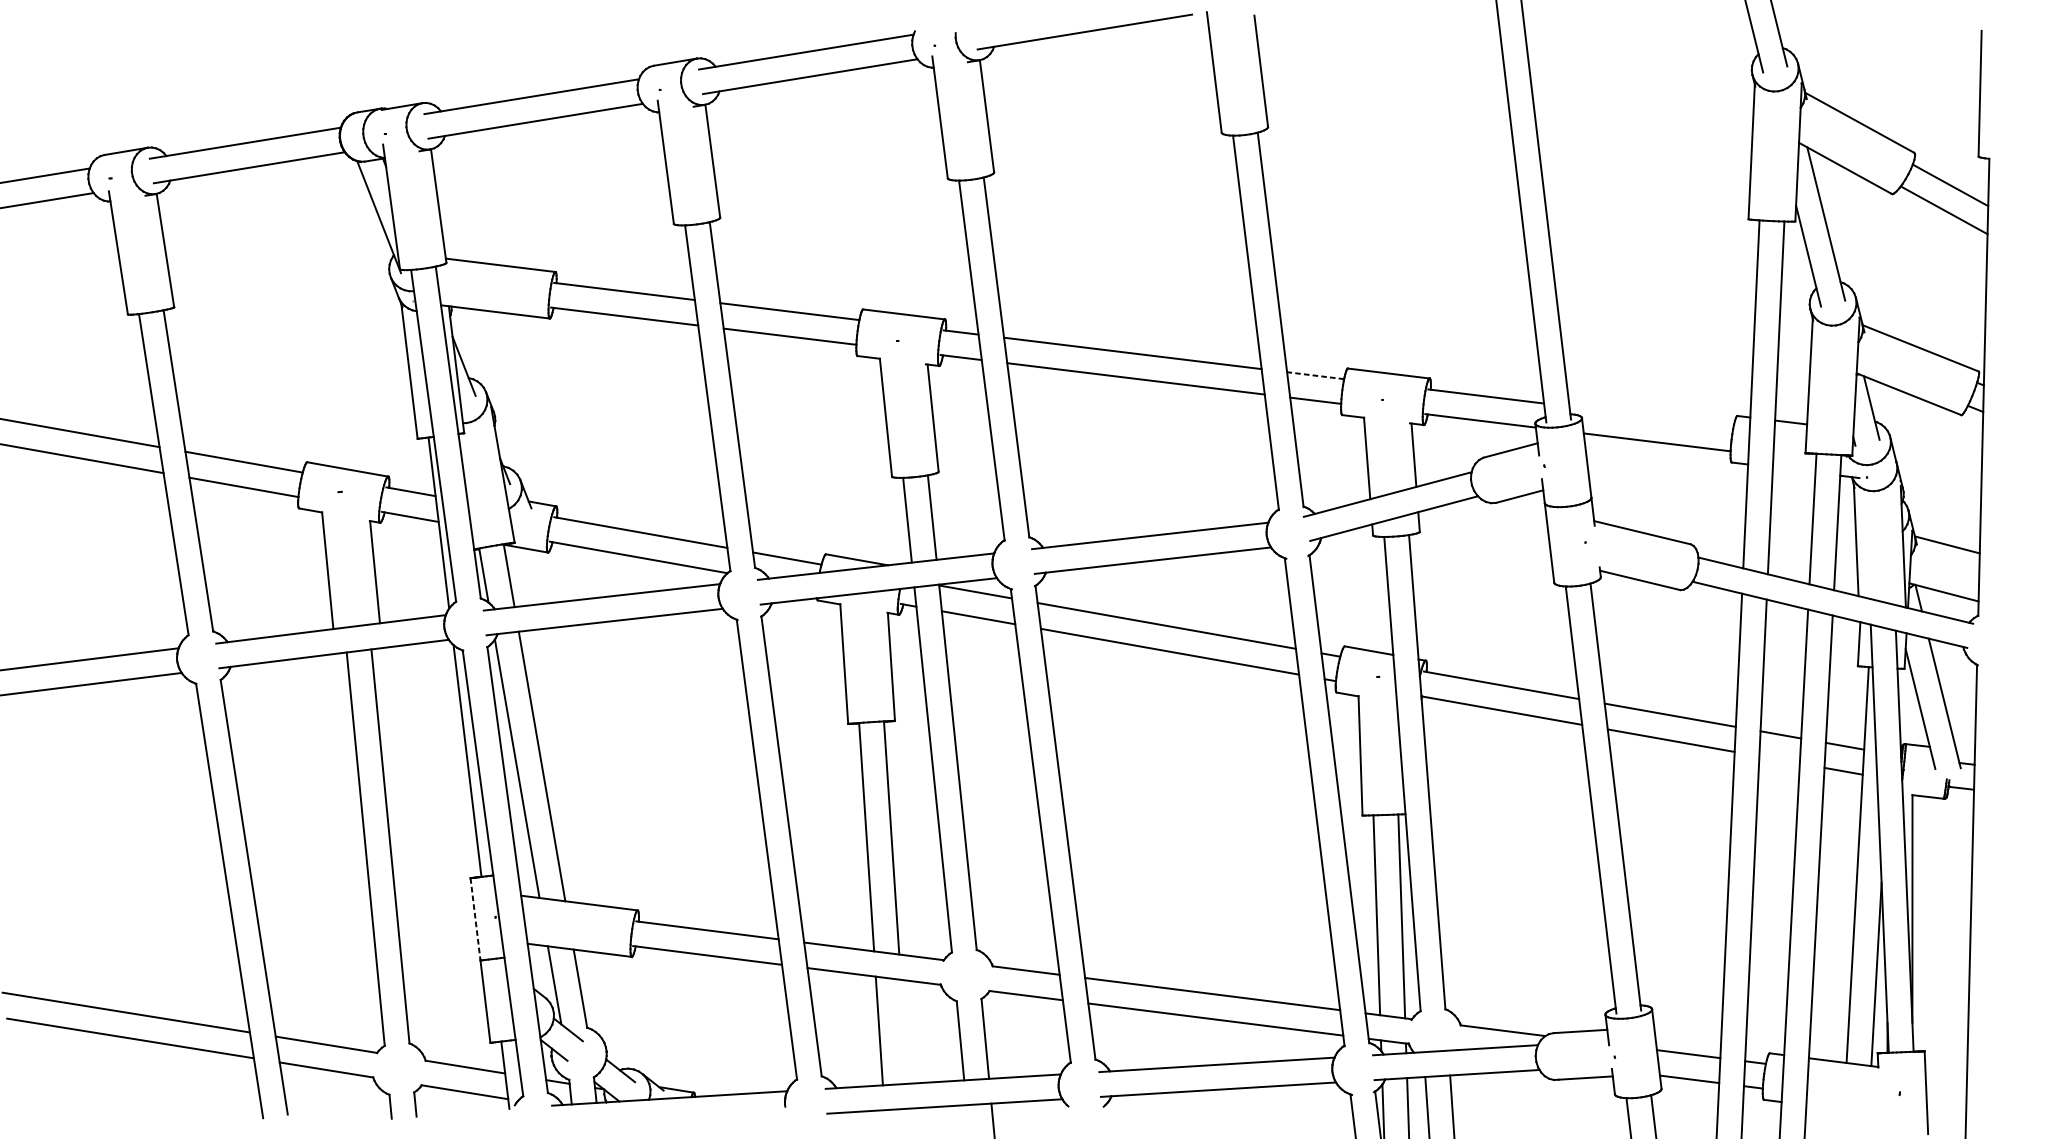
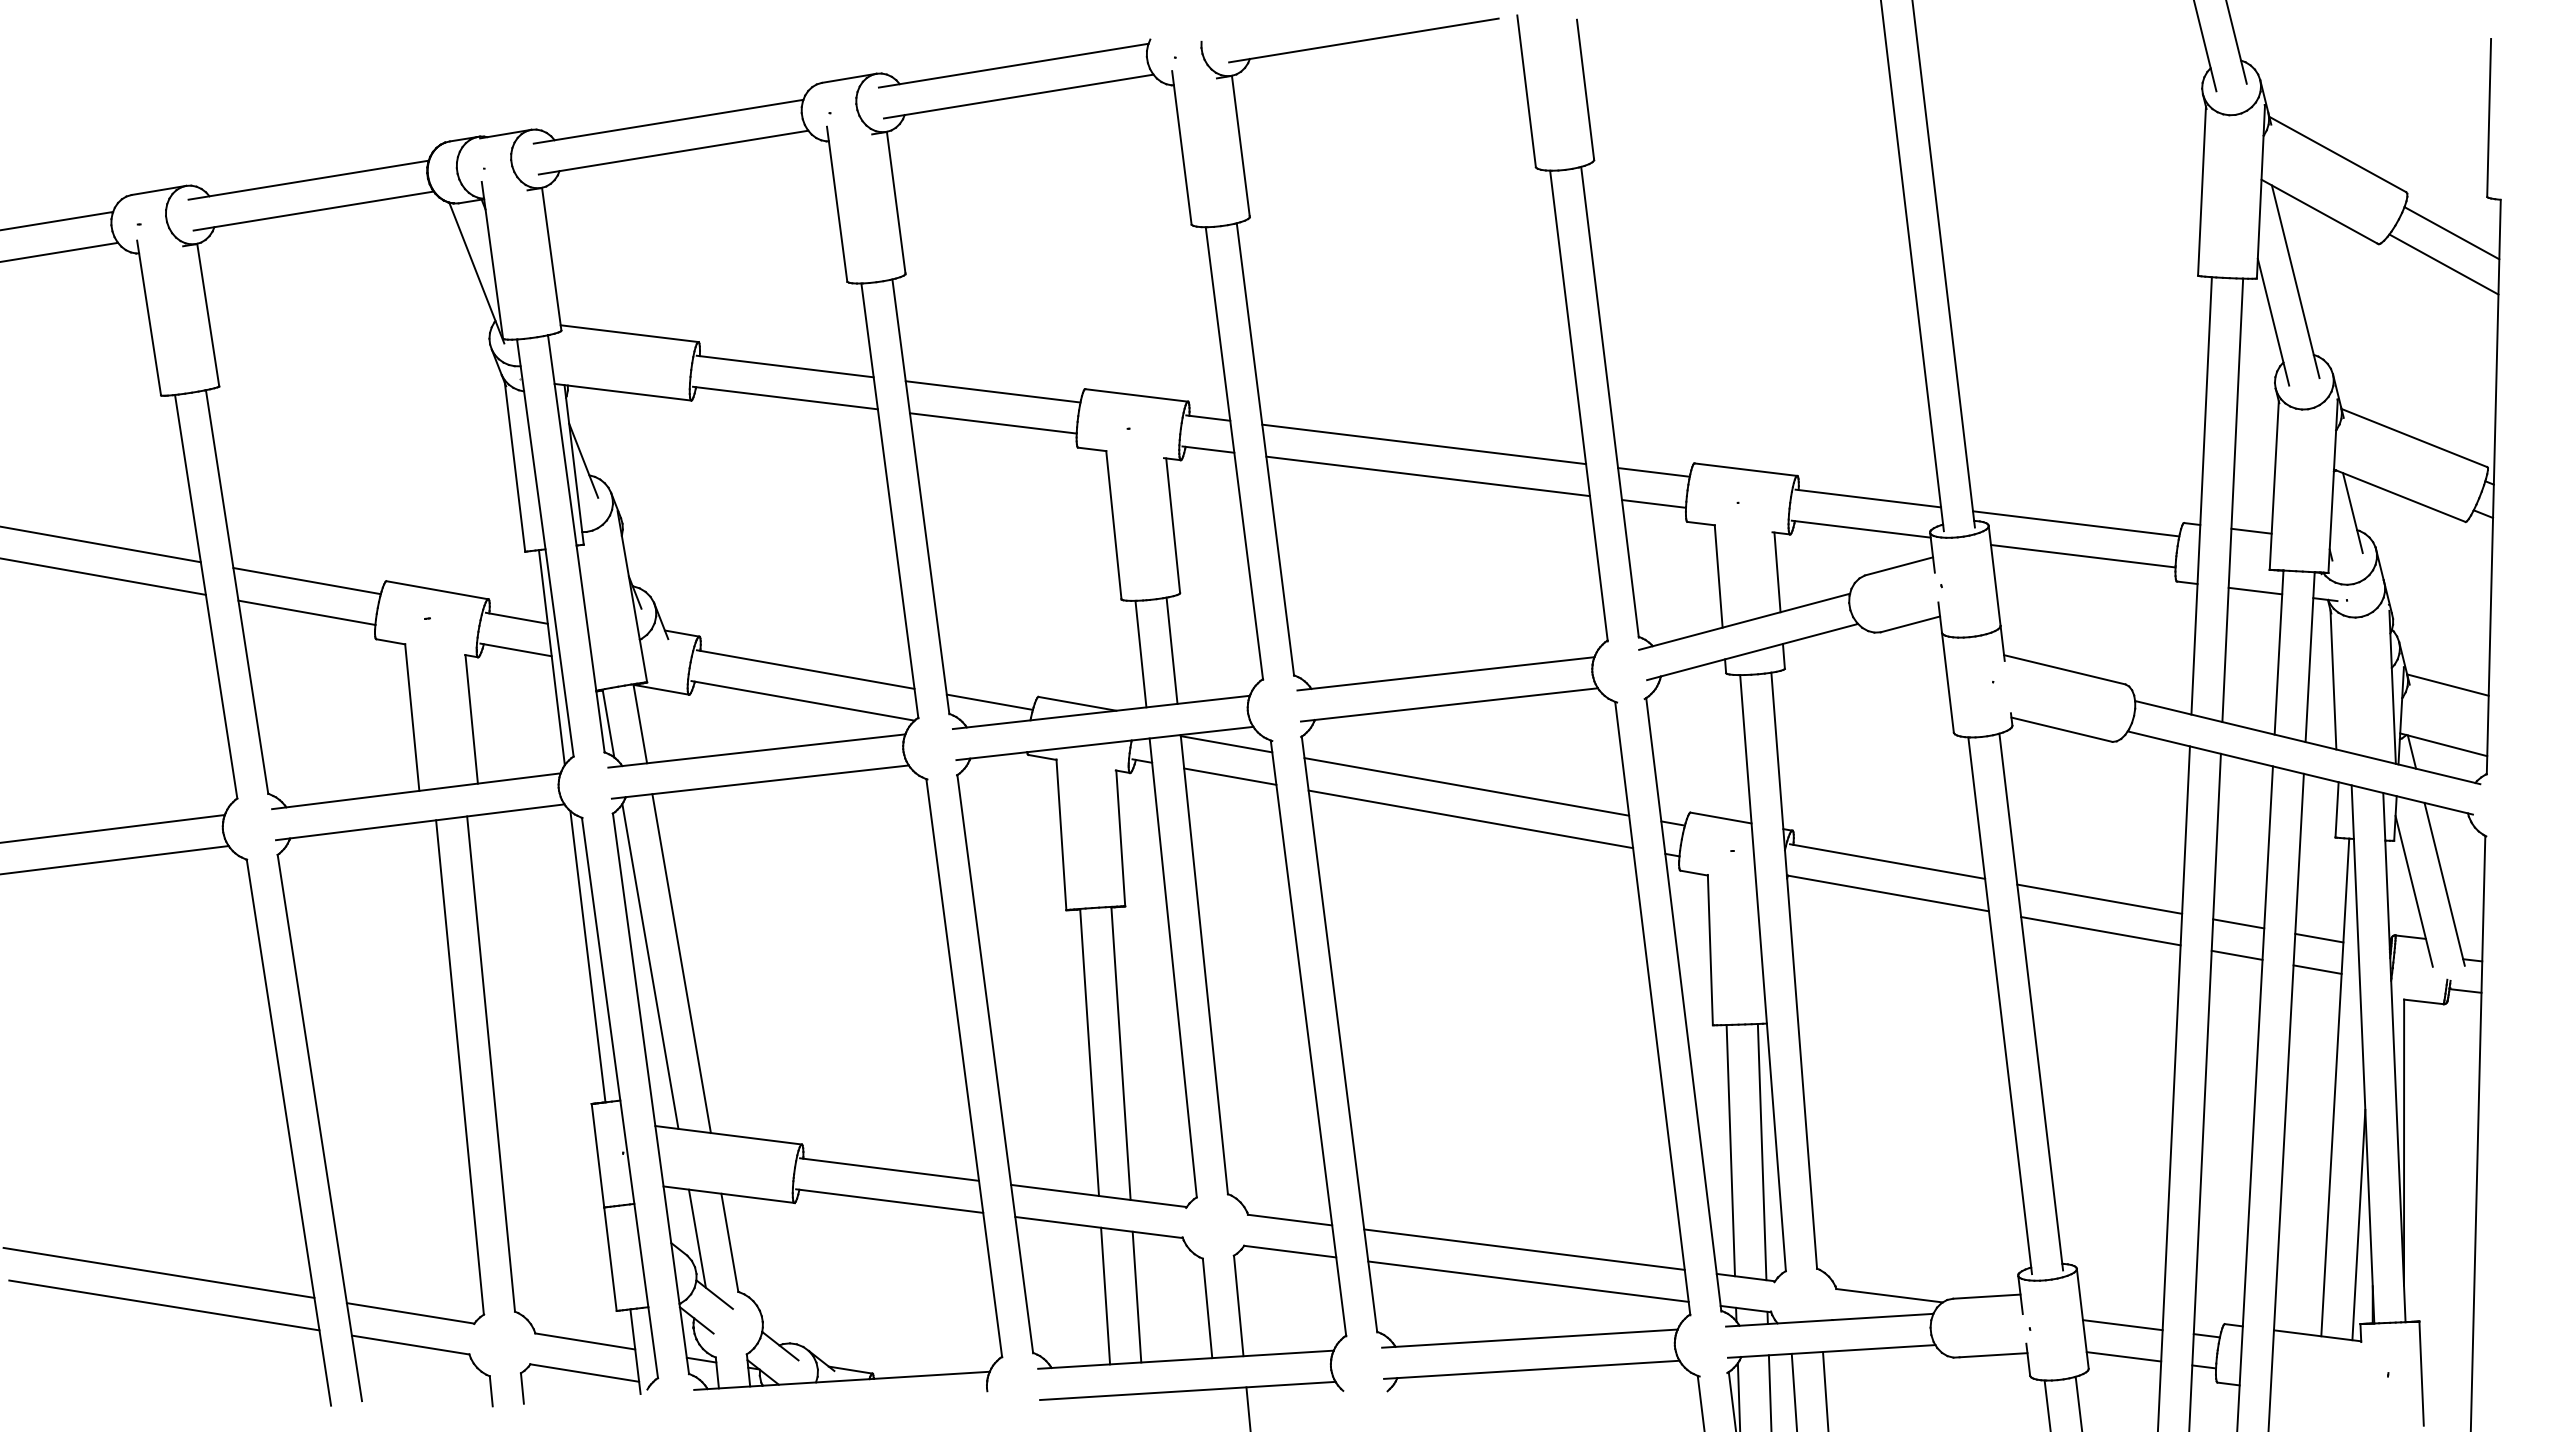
line: (1315, 375) -> (1653, 472), dashed -> solid
line: (1651, 416) -> (2076, 523), added
line: (1794, 469) -> (2255, 590), added
line: (1779, 759) -> (2236, 954), added
line: (475, 919) -> (598, 1156), dashed -> solid
line: (903, 1031) -> (1136, 1296), added

